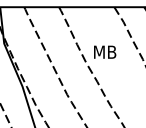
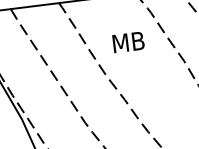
text: (105, 51) -> (129, 41), moved

